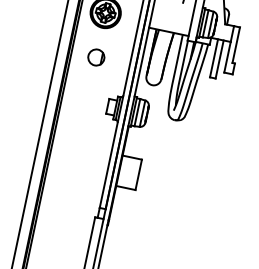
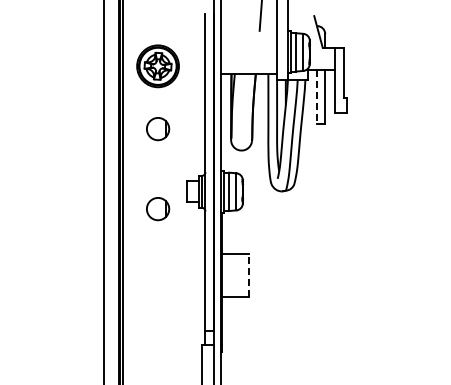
line: (214, 58) -> (317, 96), solid -> dashed
part: (84, 114) -> (158, 209), added
line: (138, 174) -> (248, 275), solid -> dashed

